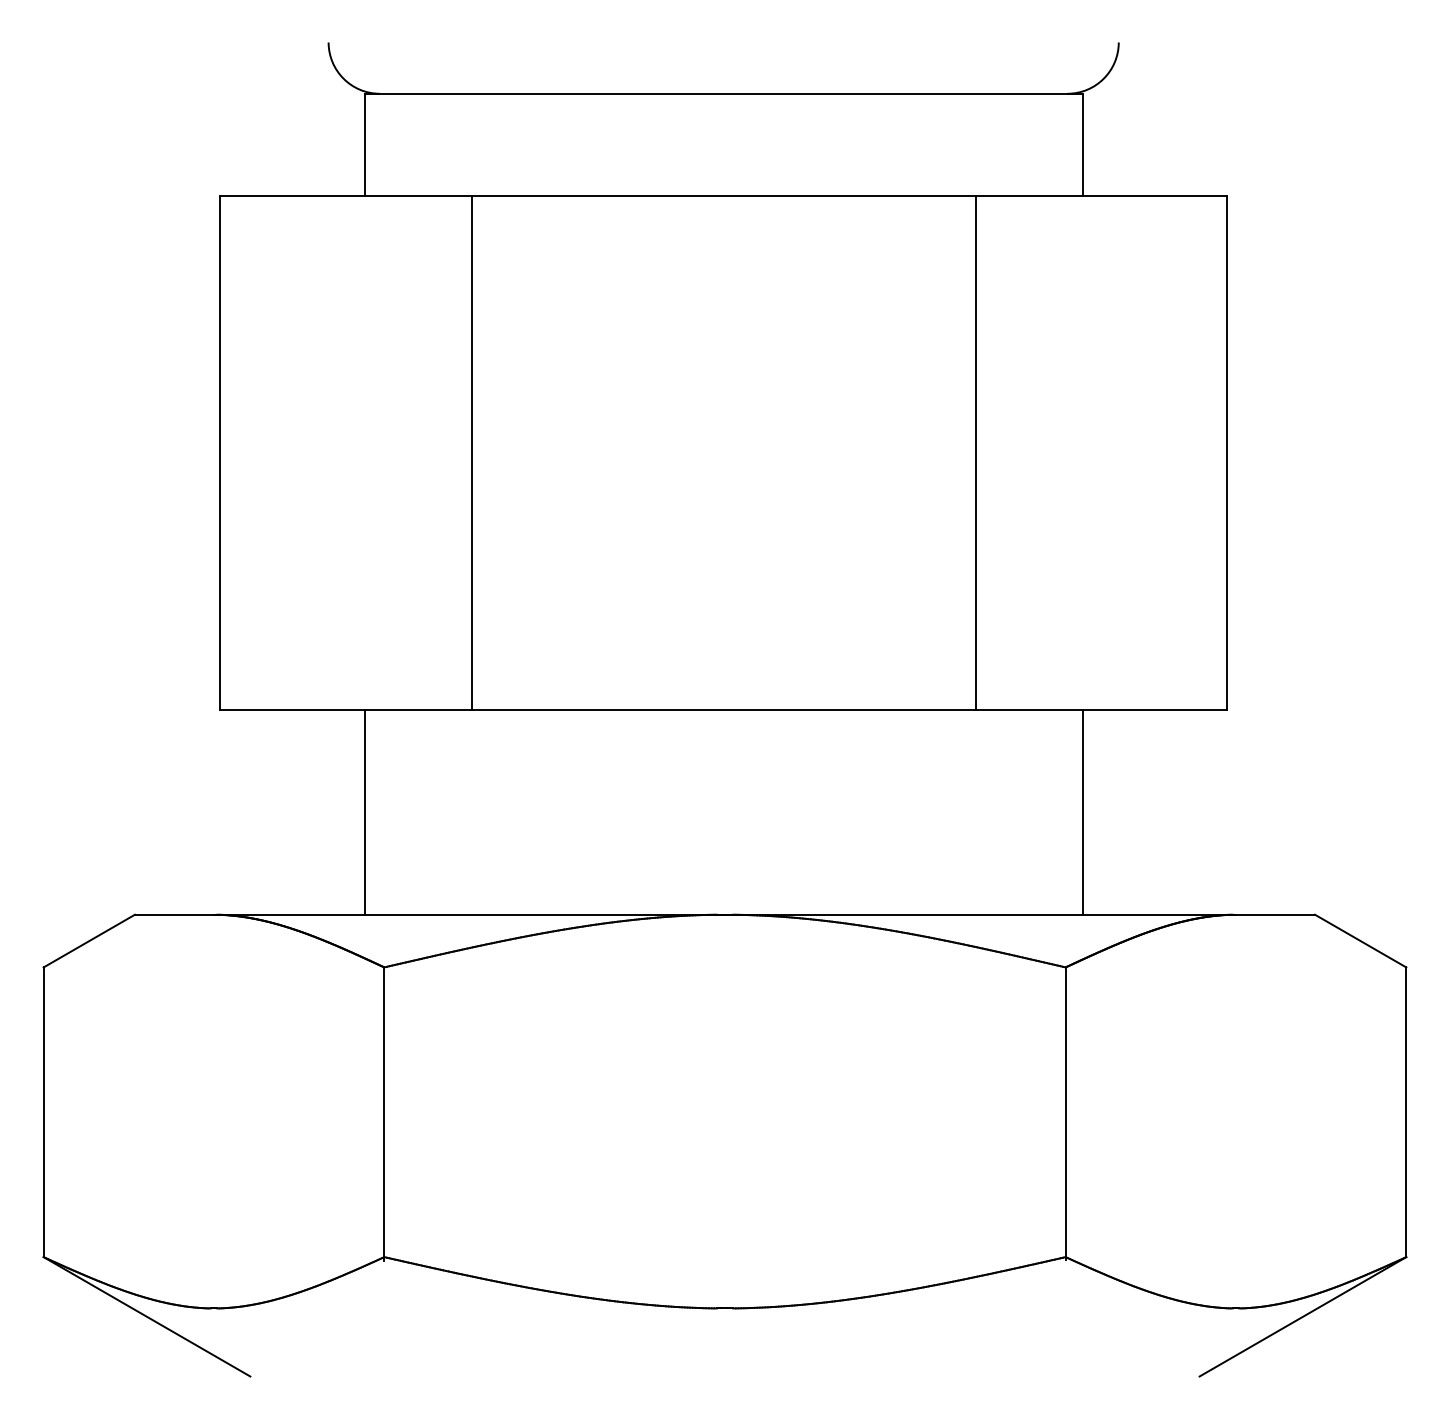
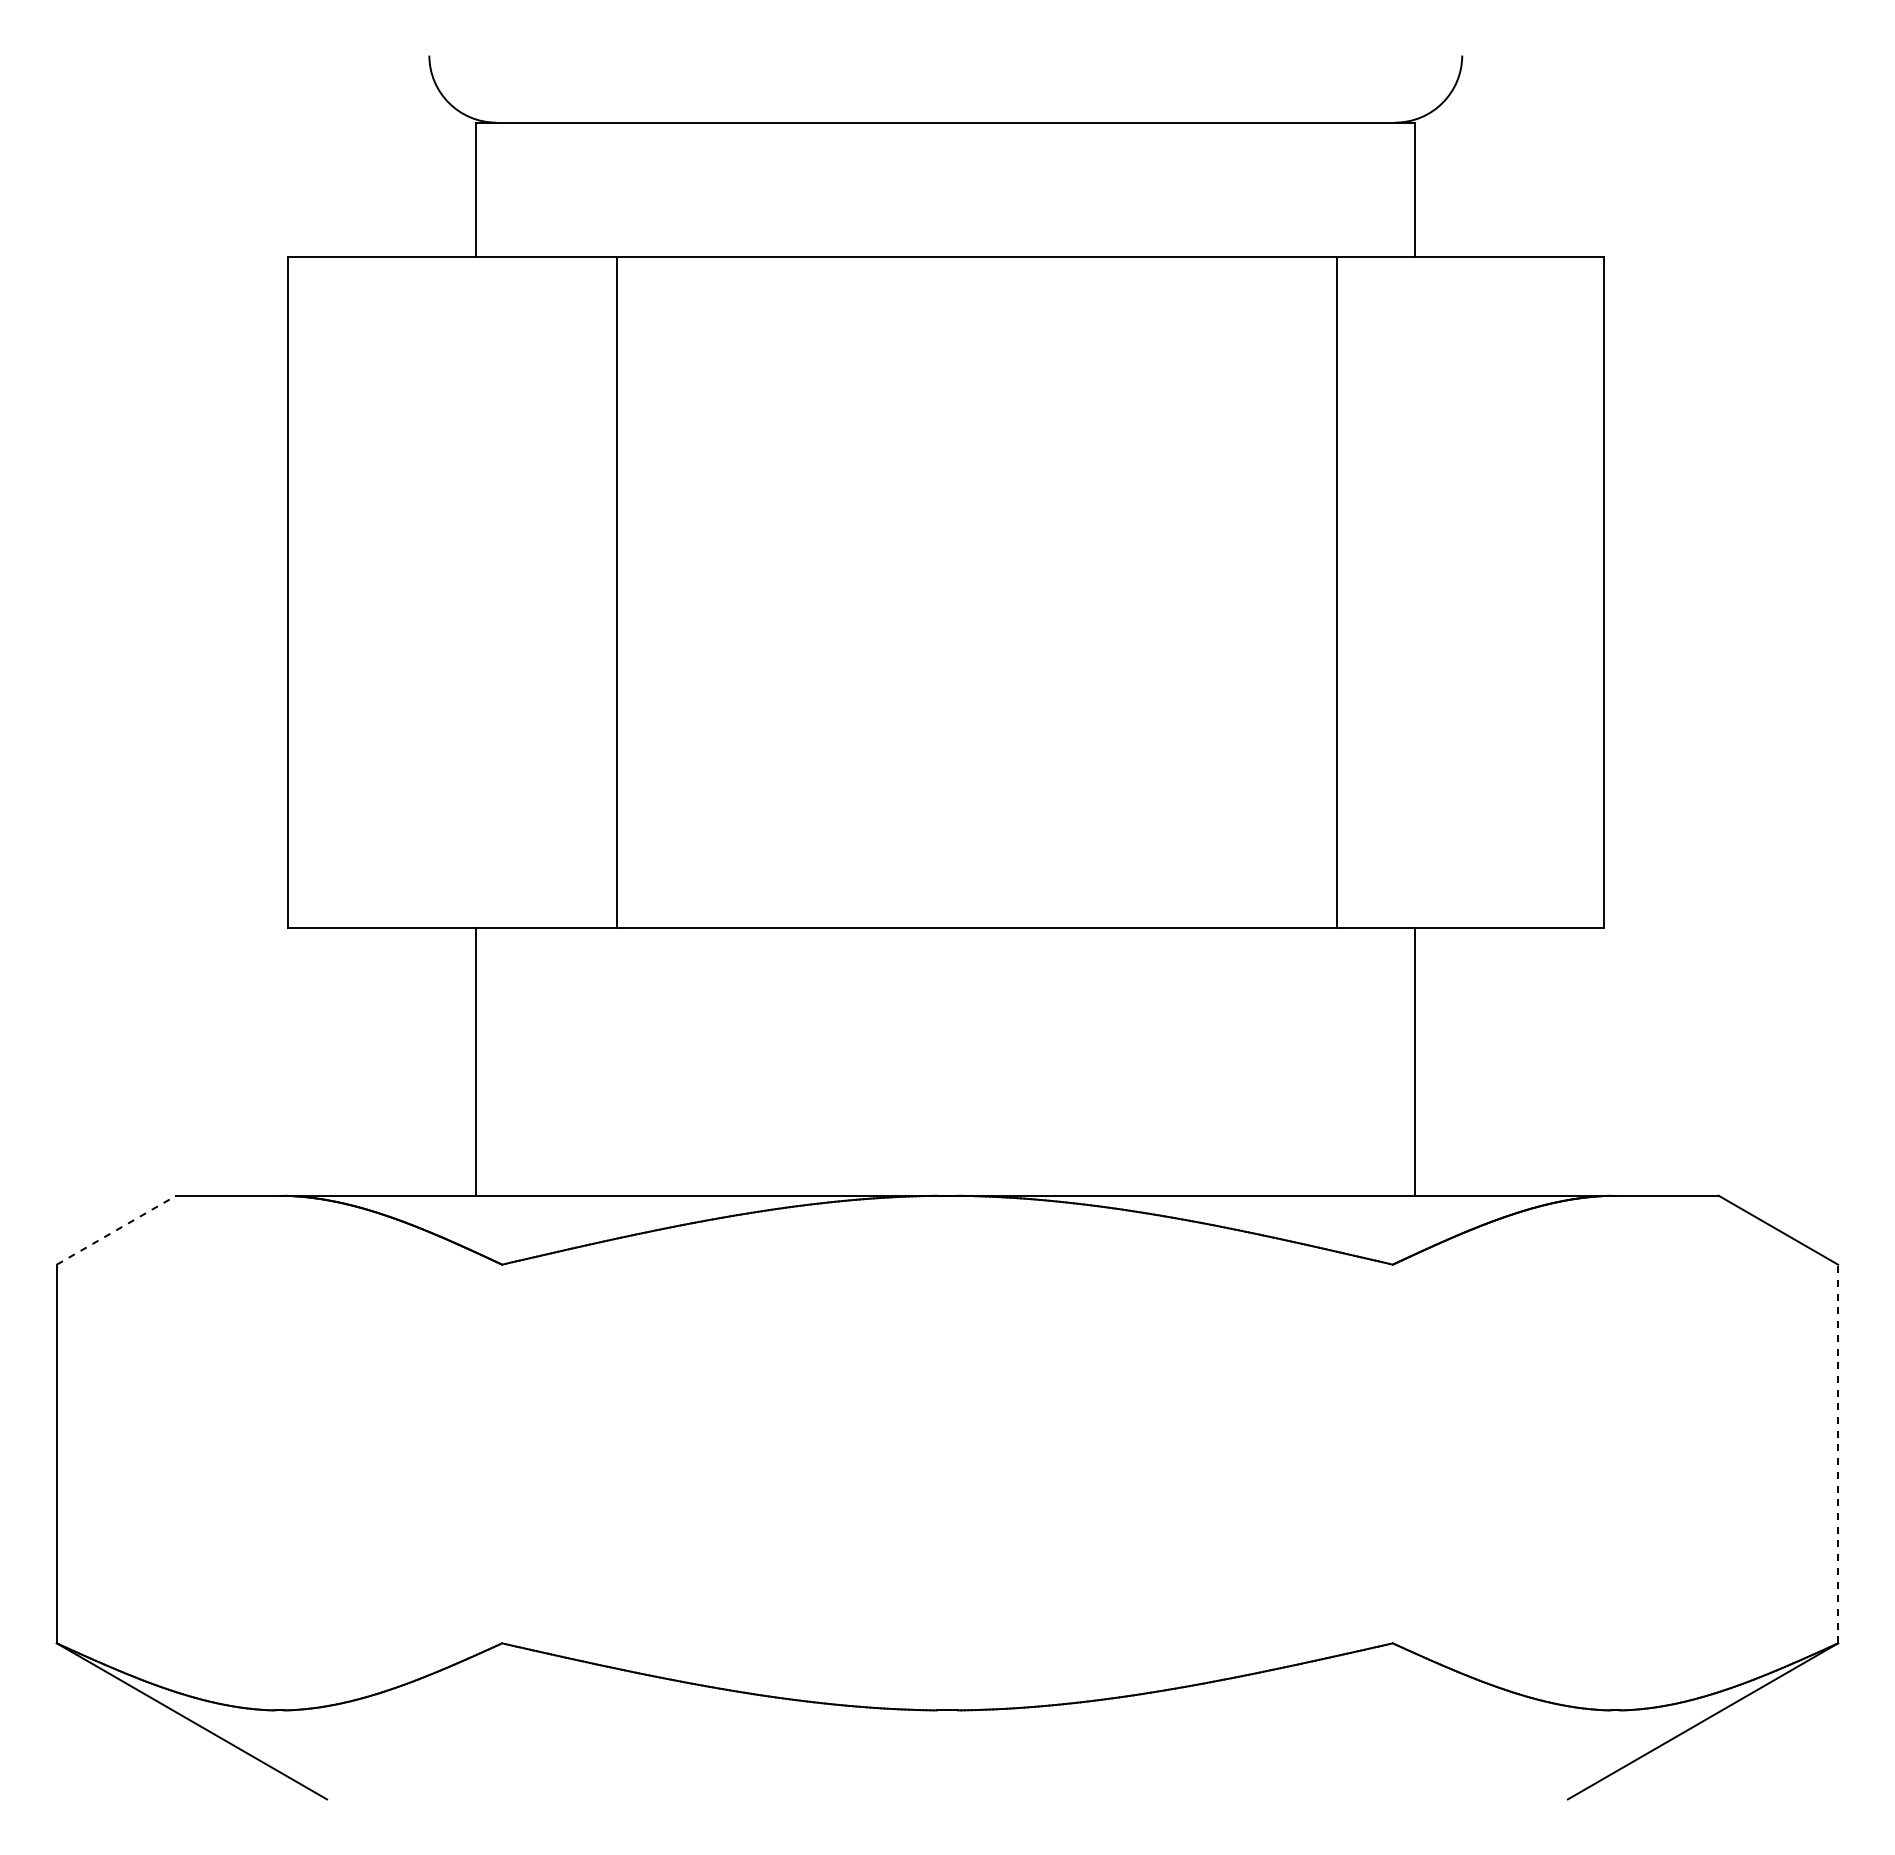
line: (975, 452) -> (1336, 591), moved
line: (89, 941) -> (116, 1230), solid -> dashed
line: (1406, 1111) -> (1838, 1453), solid -> dashed
line: (1065, 1113) -> (1392, 1455), removed
line: (384, 1114) -> (502, 1456), removed

